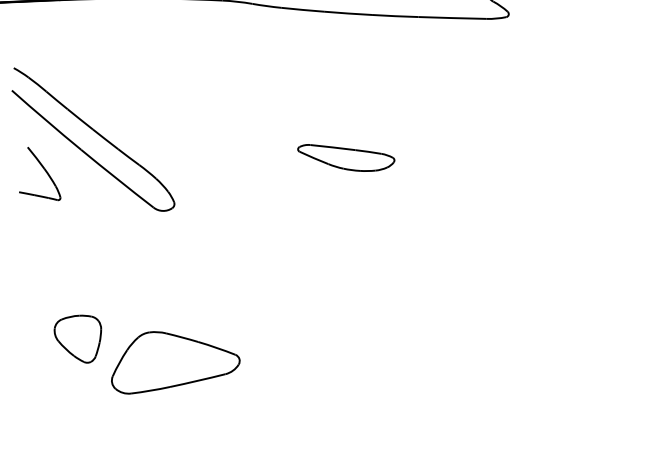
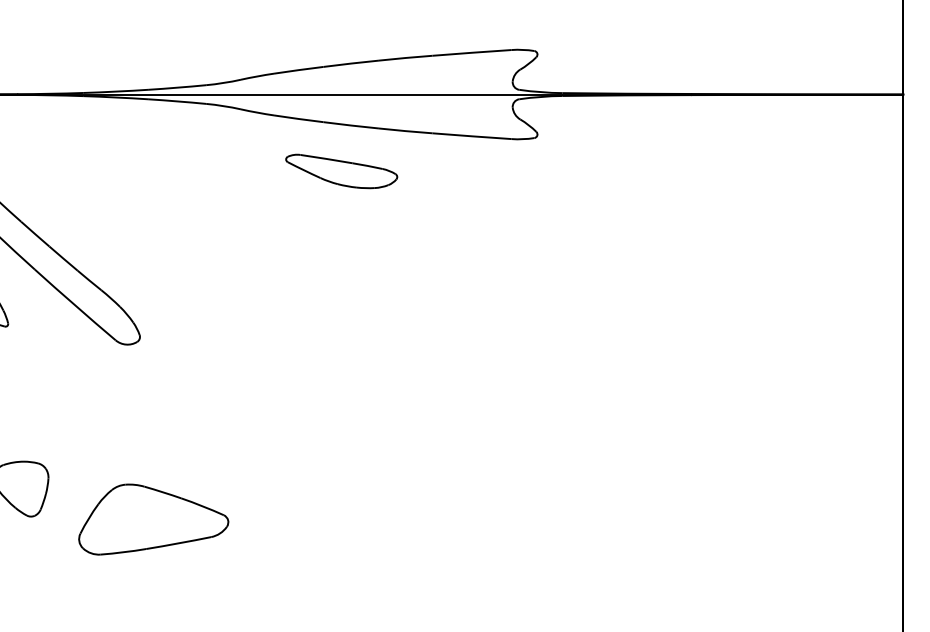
part: (346, 157) -> (341, 171), moved
part: (175, 361) -> (153, 519), moved

